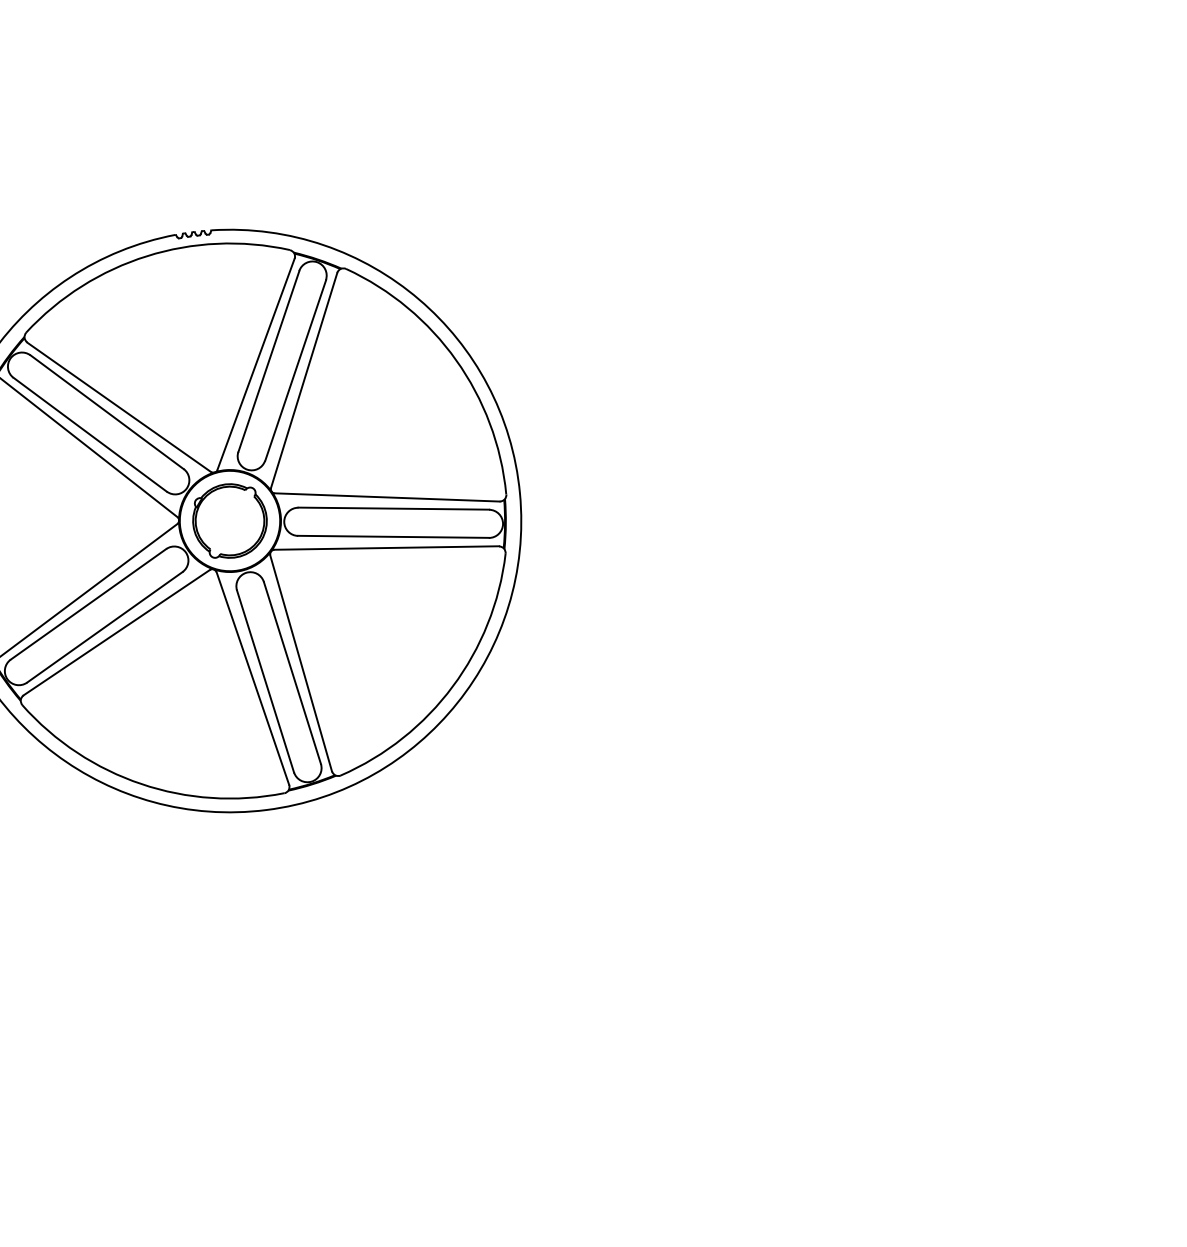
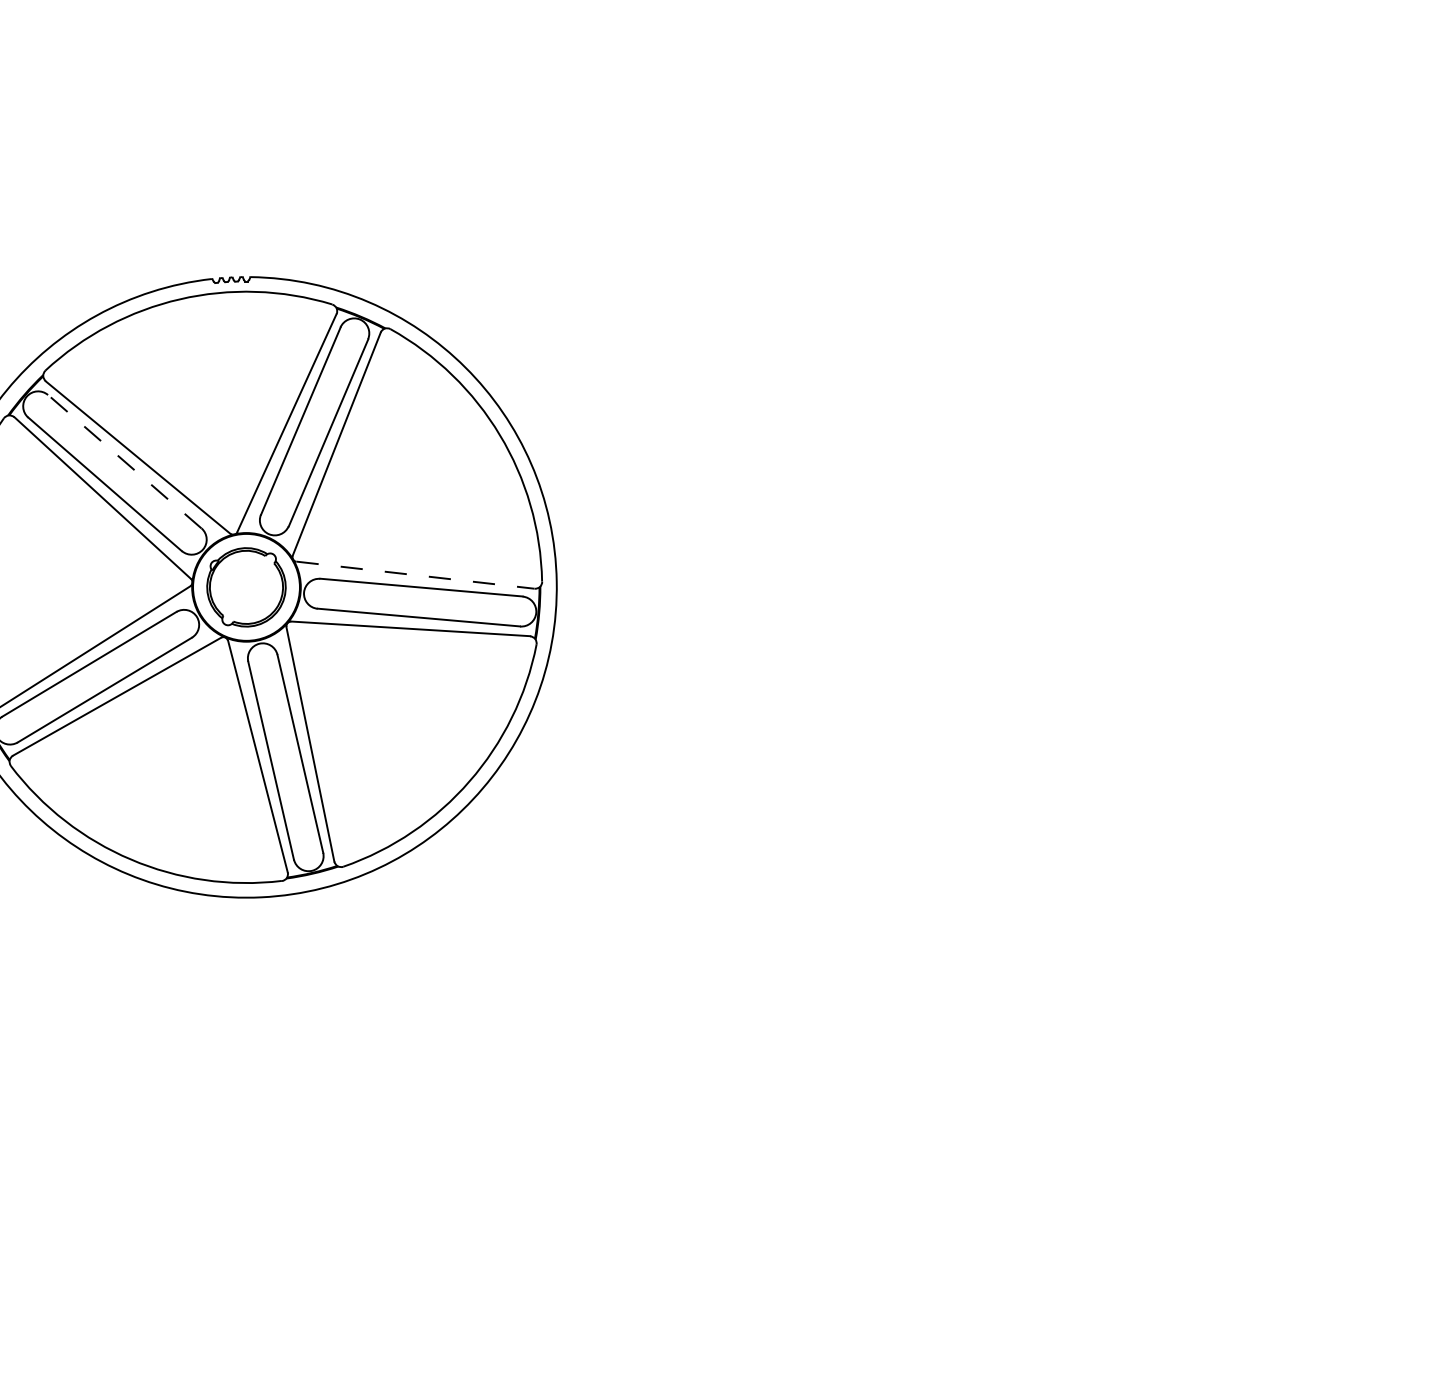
line: (106, 411) -> (124, 461), solid -> dashed
line: (387, 497) -> (415, 575), solid -> dashed

